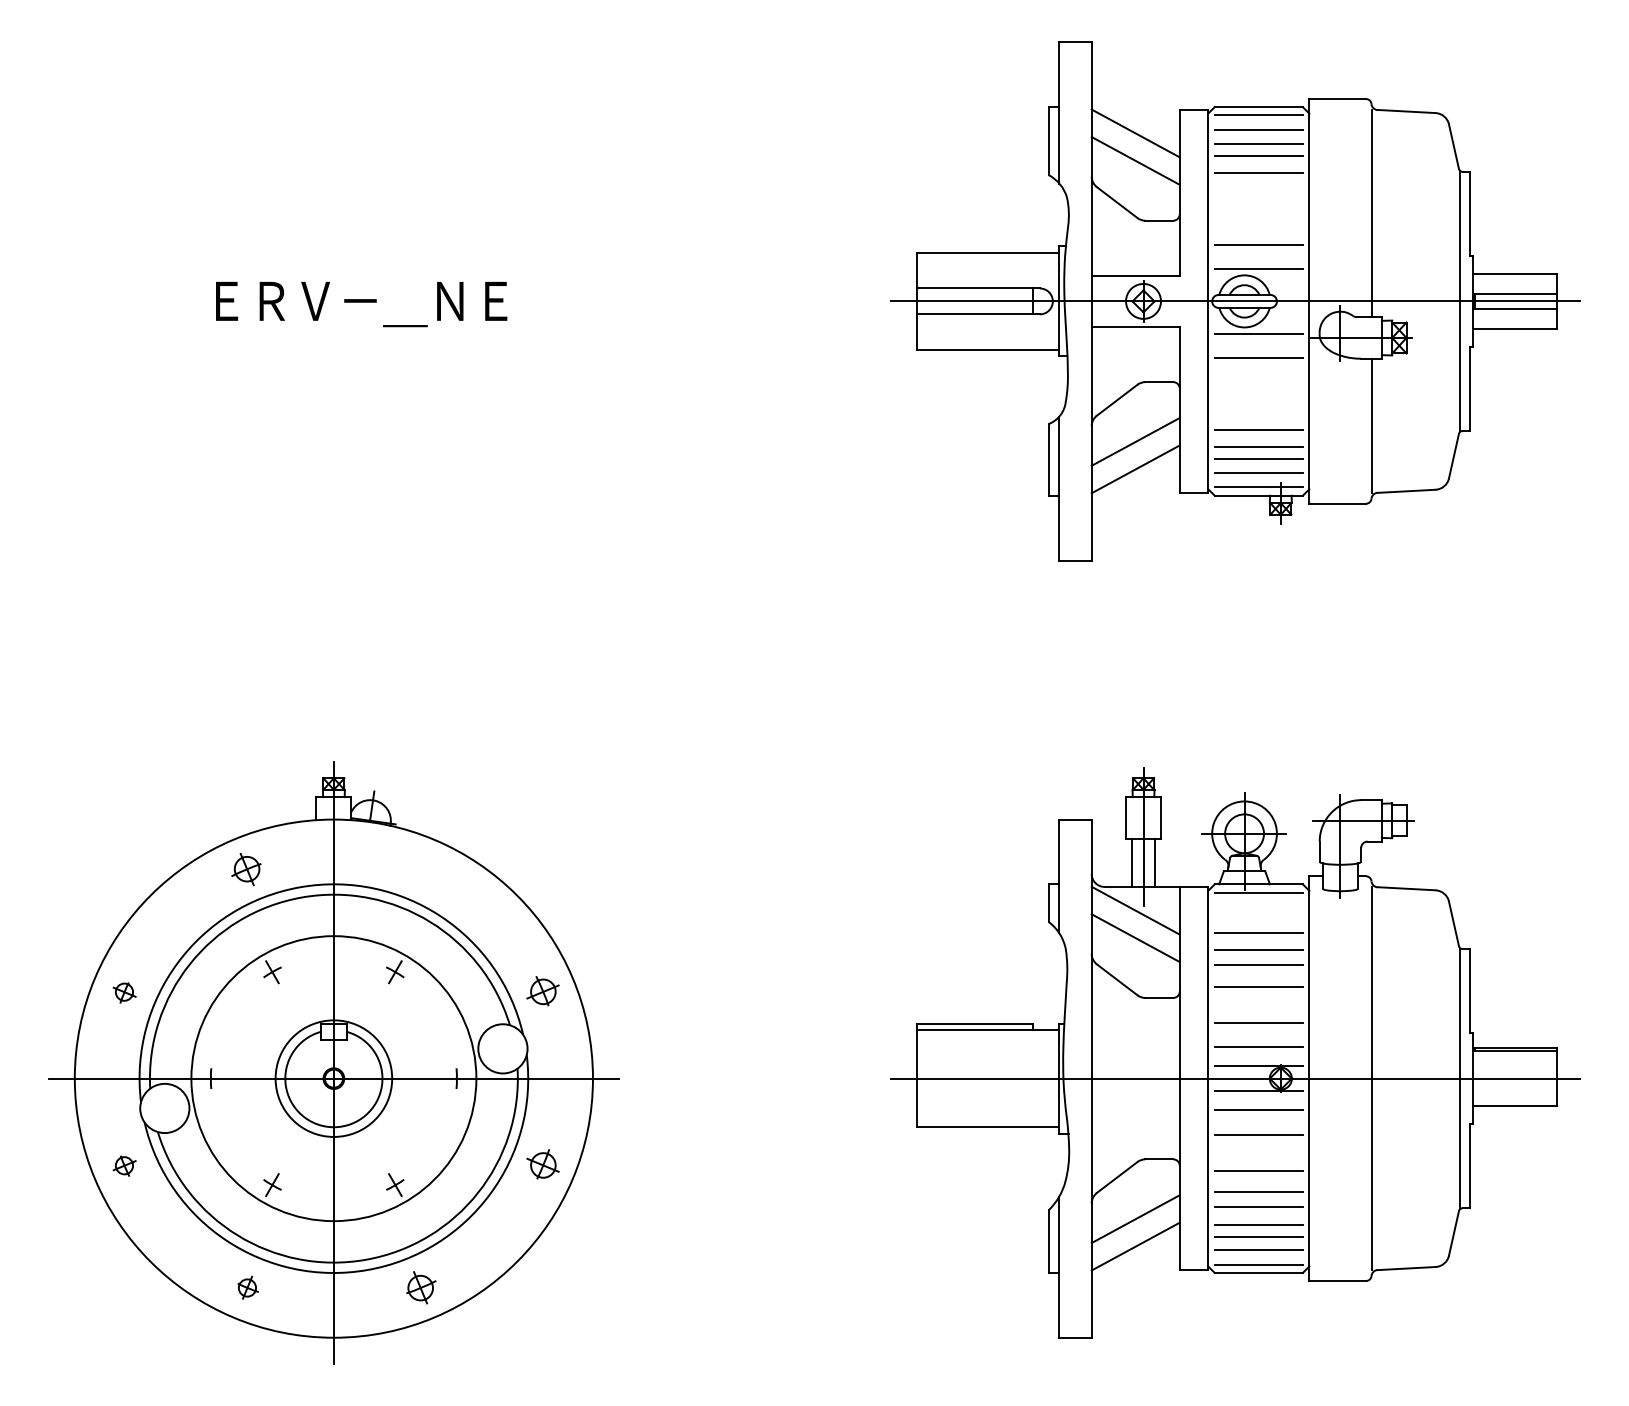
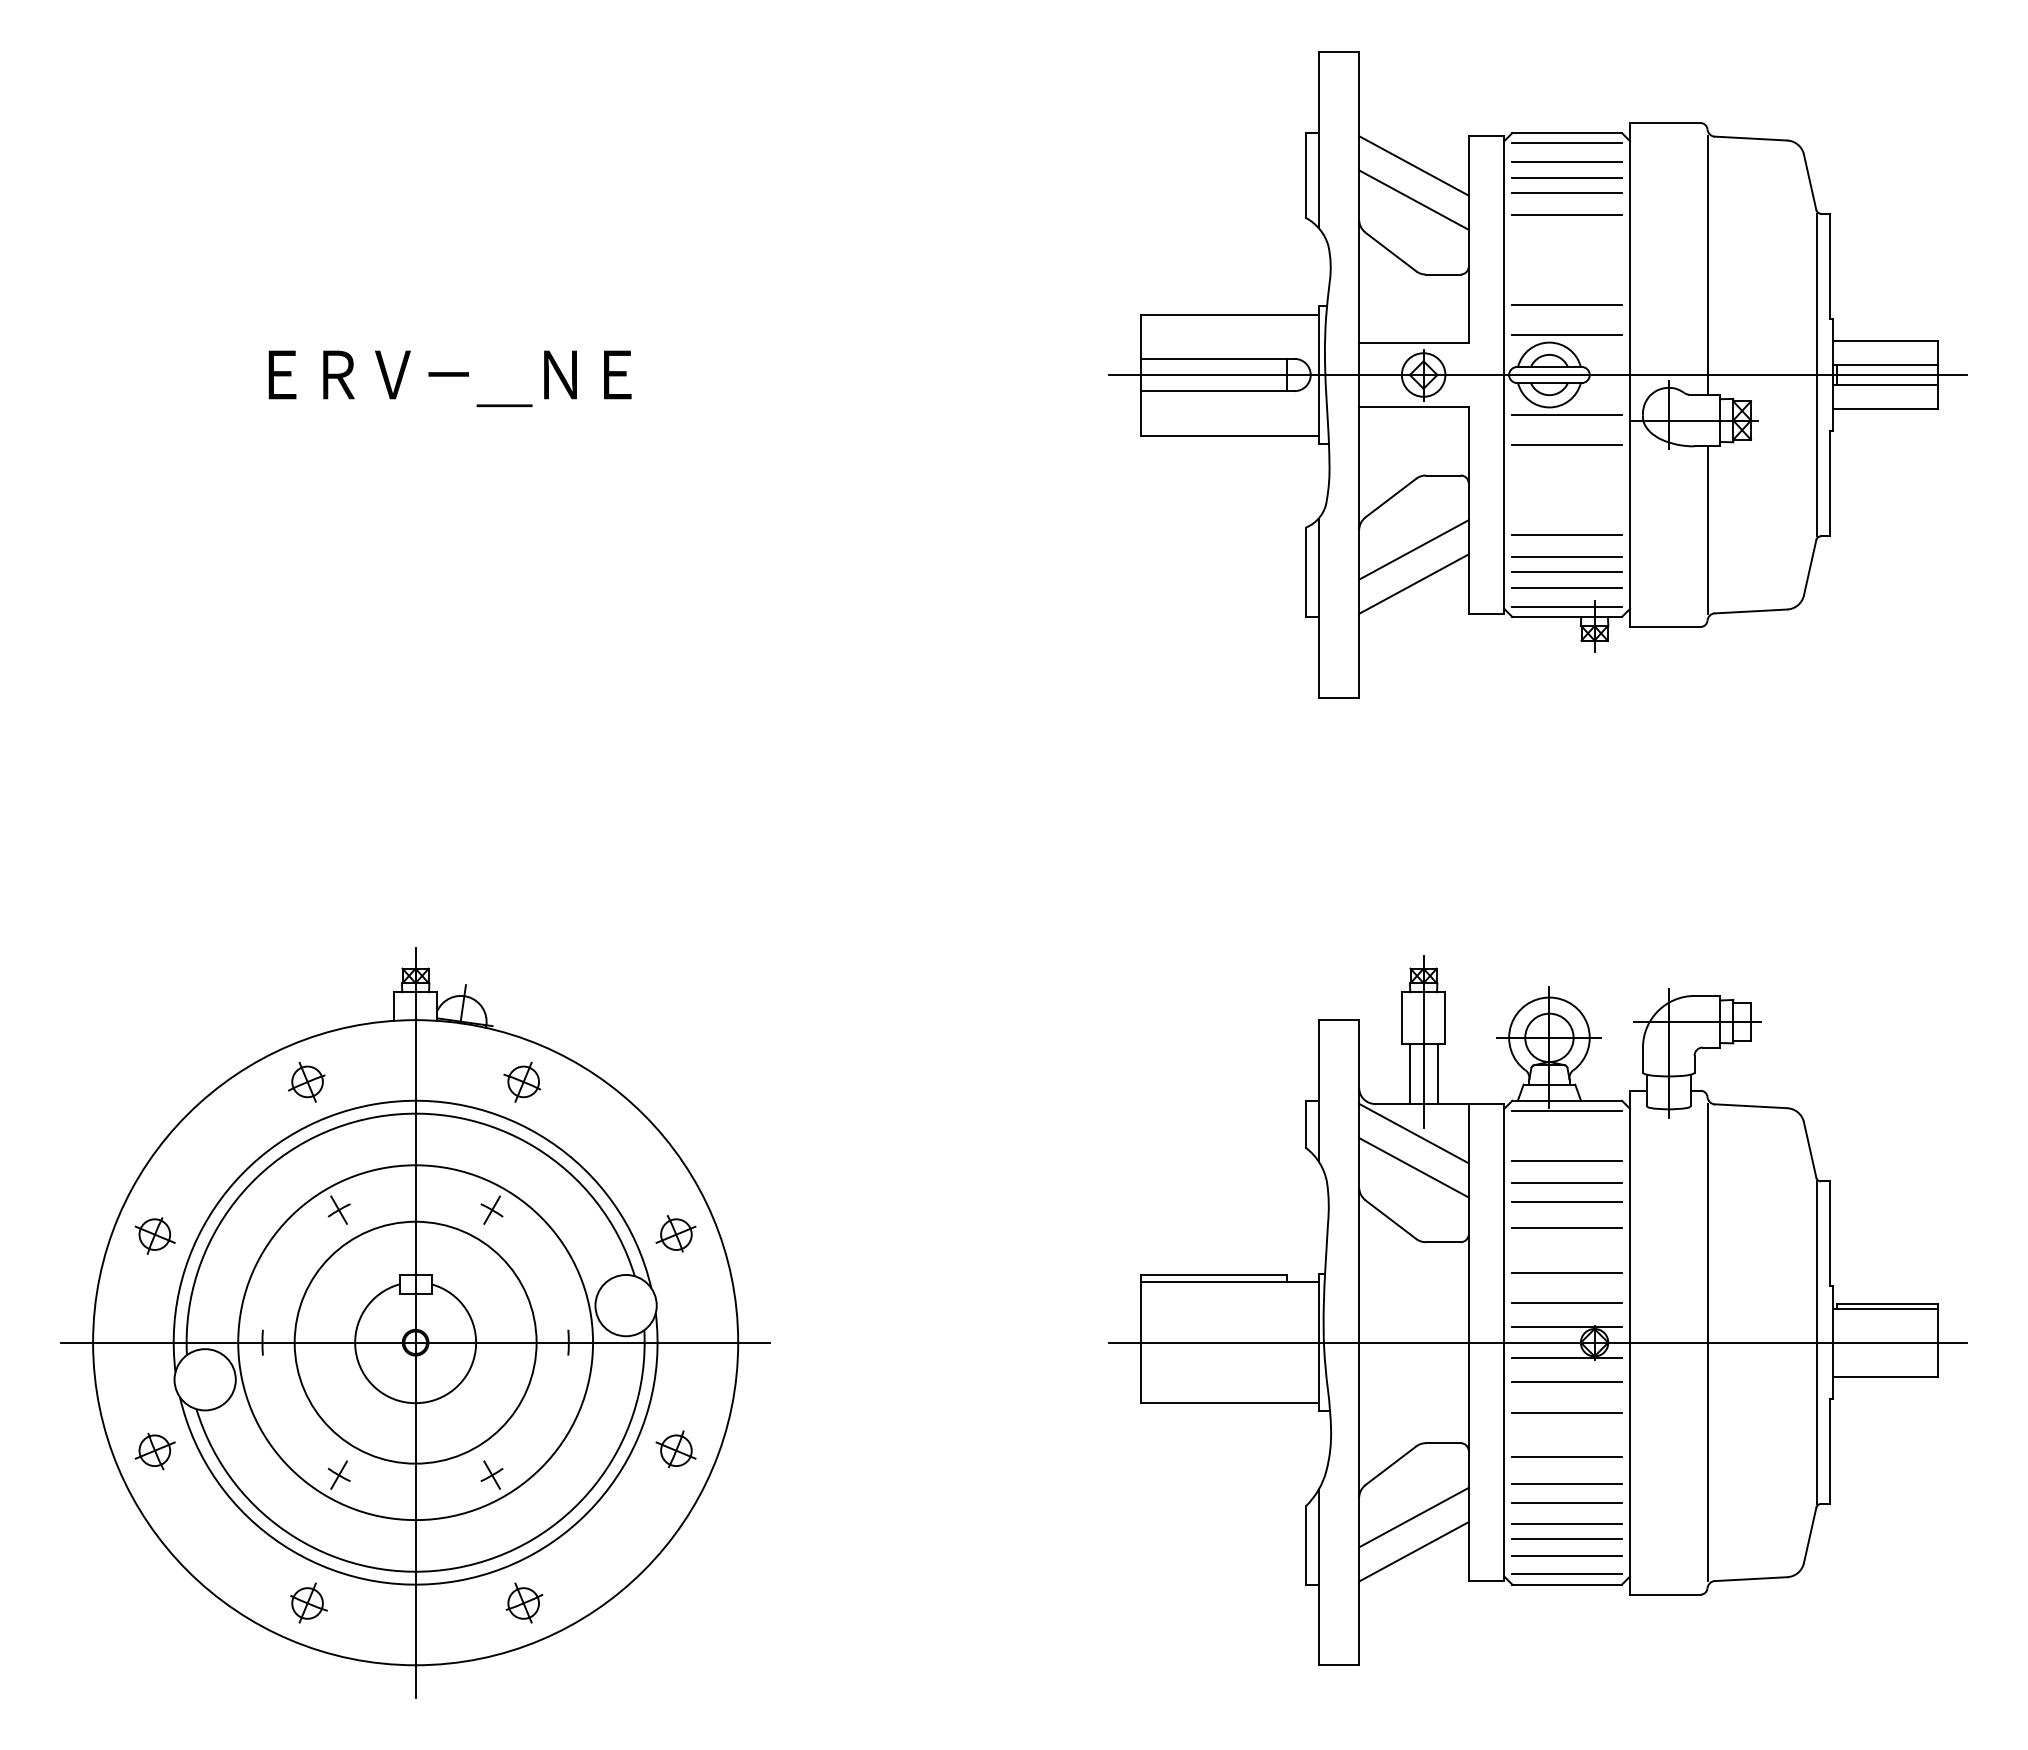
part: (418, 868) -> (521, 1081), added
part: (124, 992) -> (154, 1235), size x1.43
circle: (333, 1078) -> (415, 1342), size x1.67
part: (124, 1166) -> (154, 1451), size x1.43
part: (247, 1287) -> (308, 1602), size x1.43

